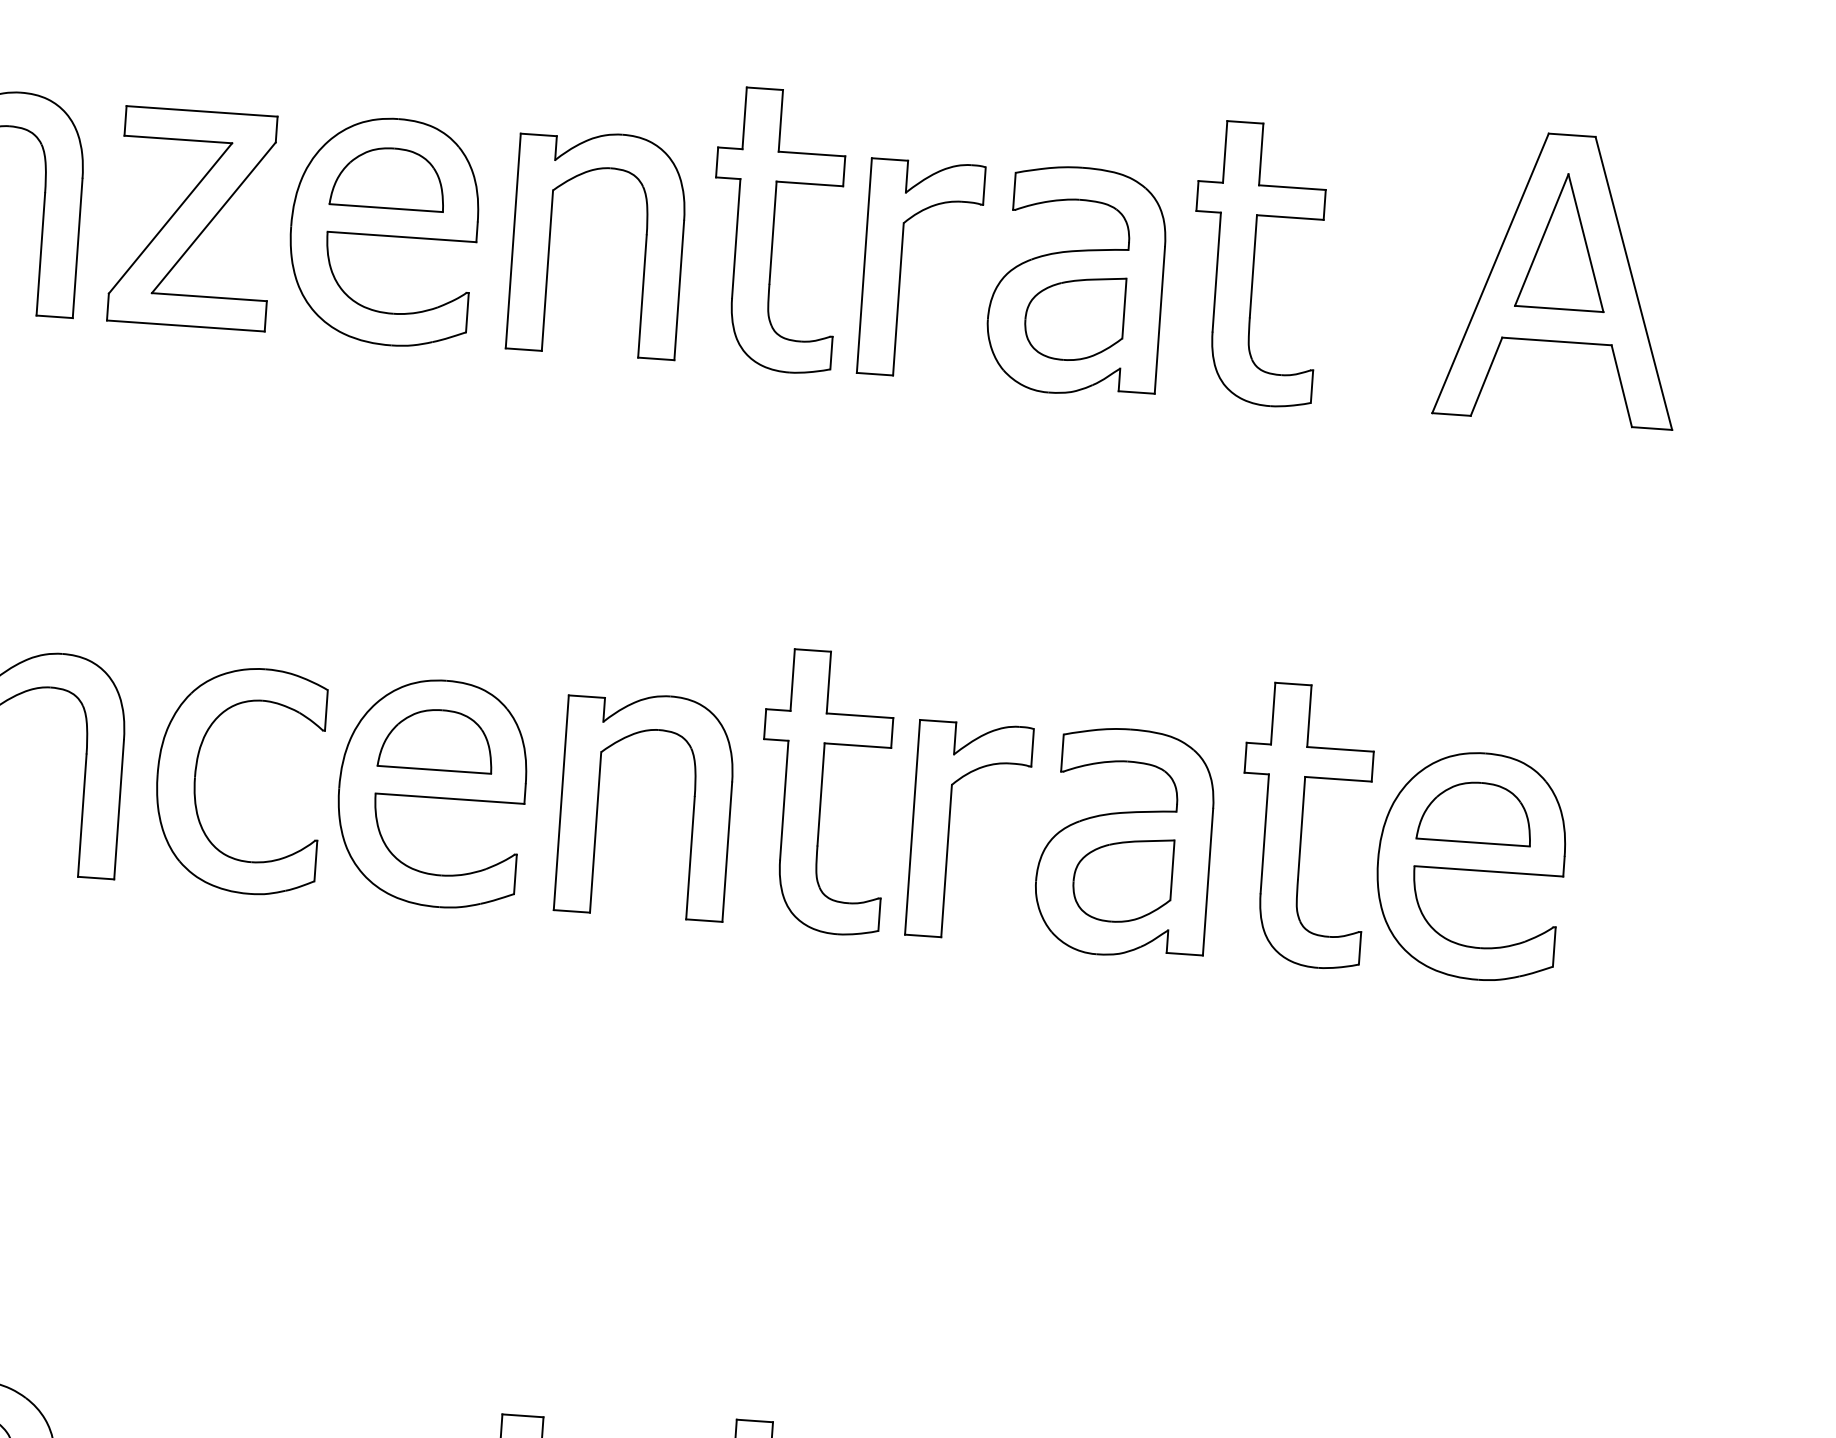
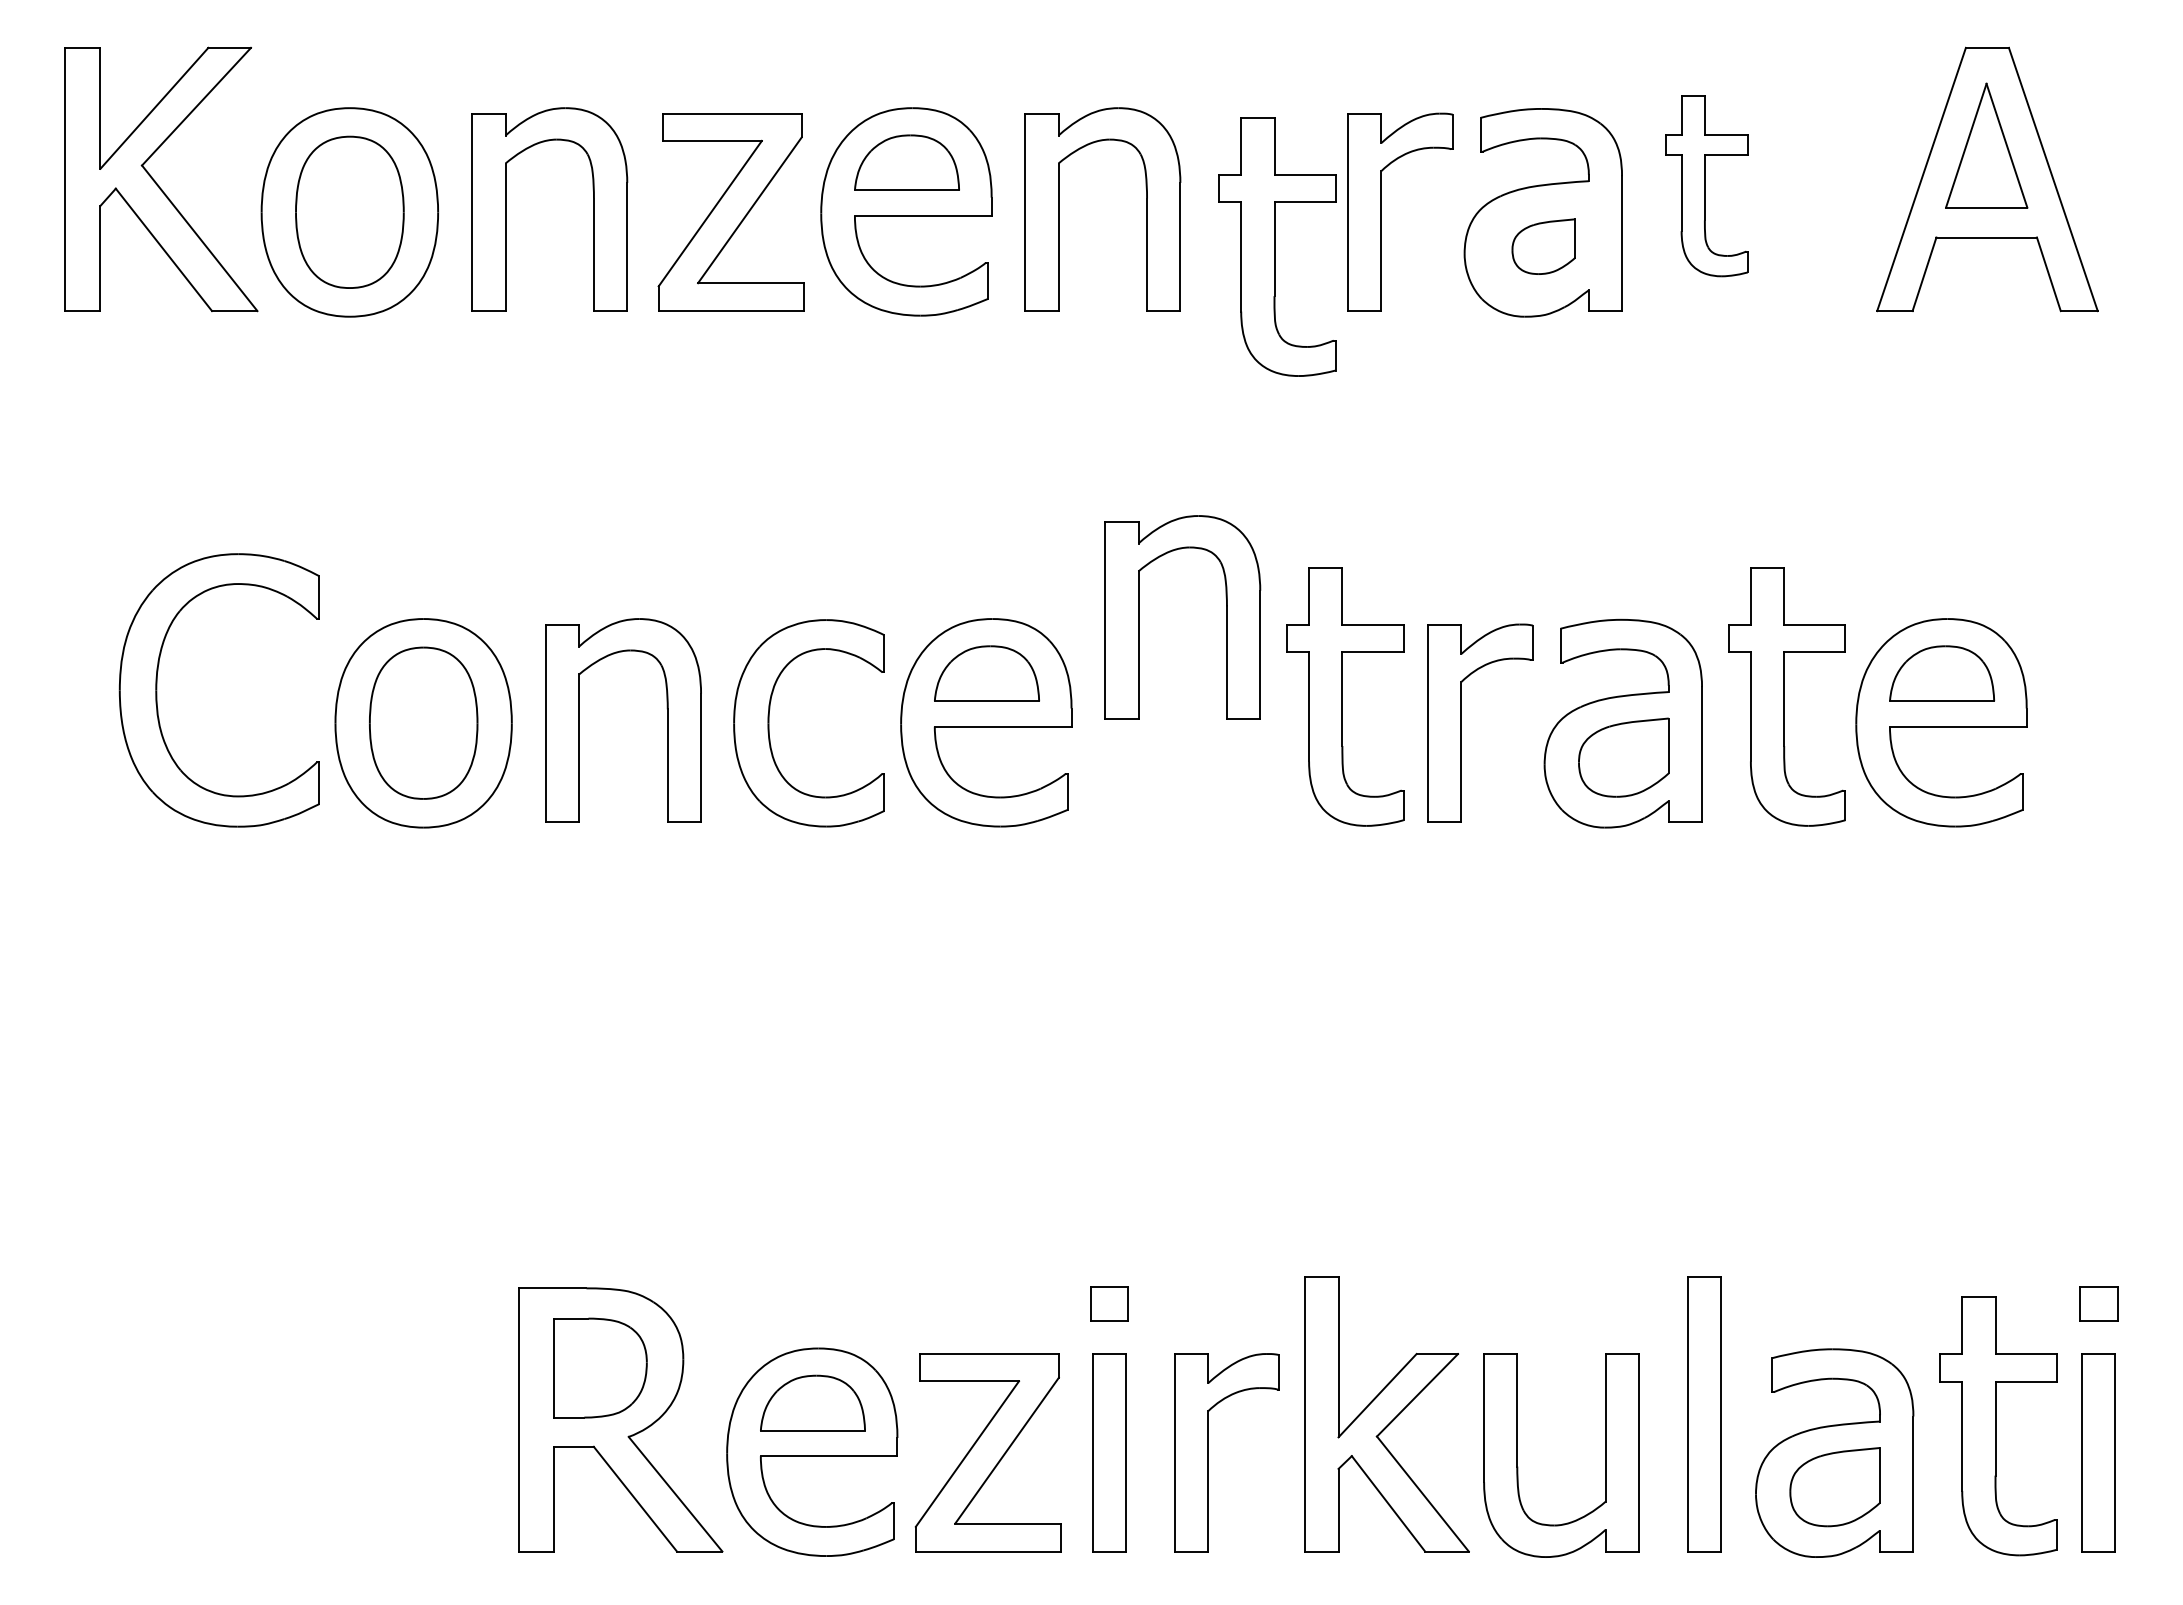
part: (776, 230) -> (1277, 246), moved
part: (1256, 263) -> (1706, 185), size x0.7
part: (1074, 317) -> (1543, 246), size x0.7
part: (598, 802) -> (1139, 617), moved

